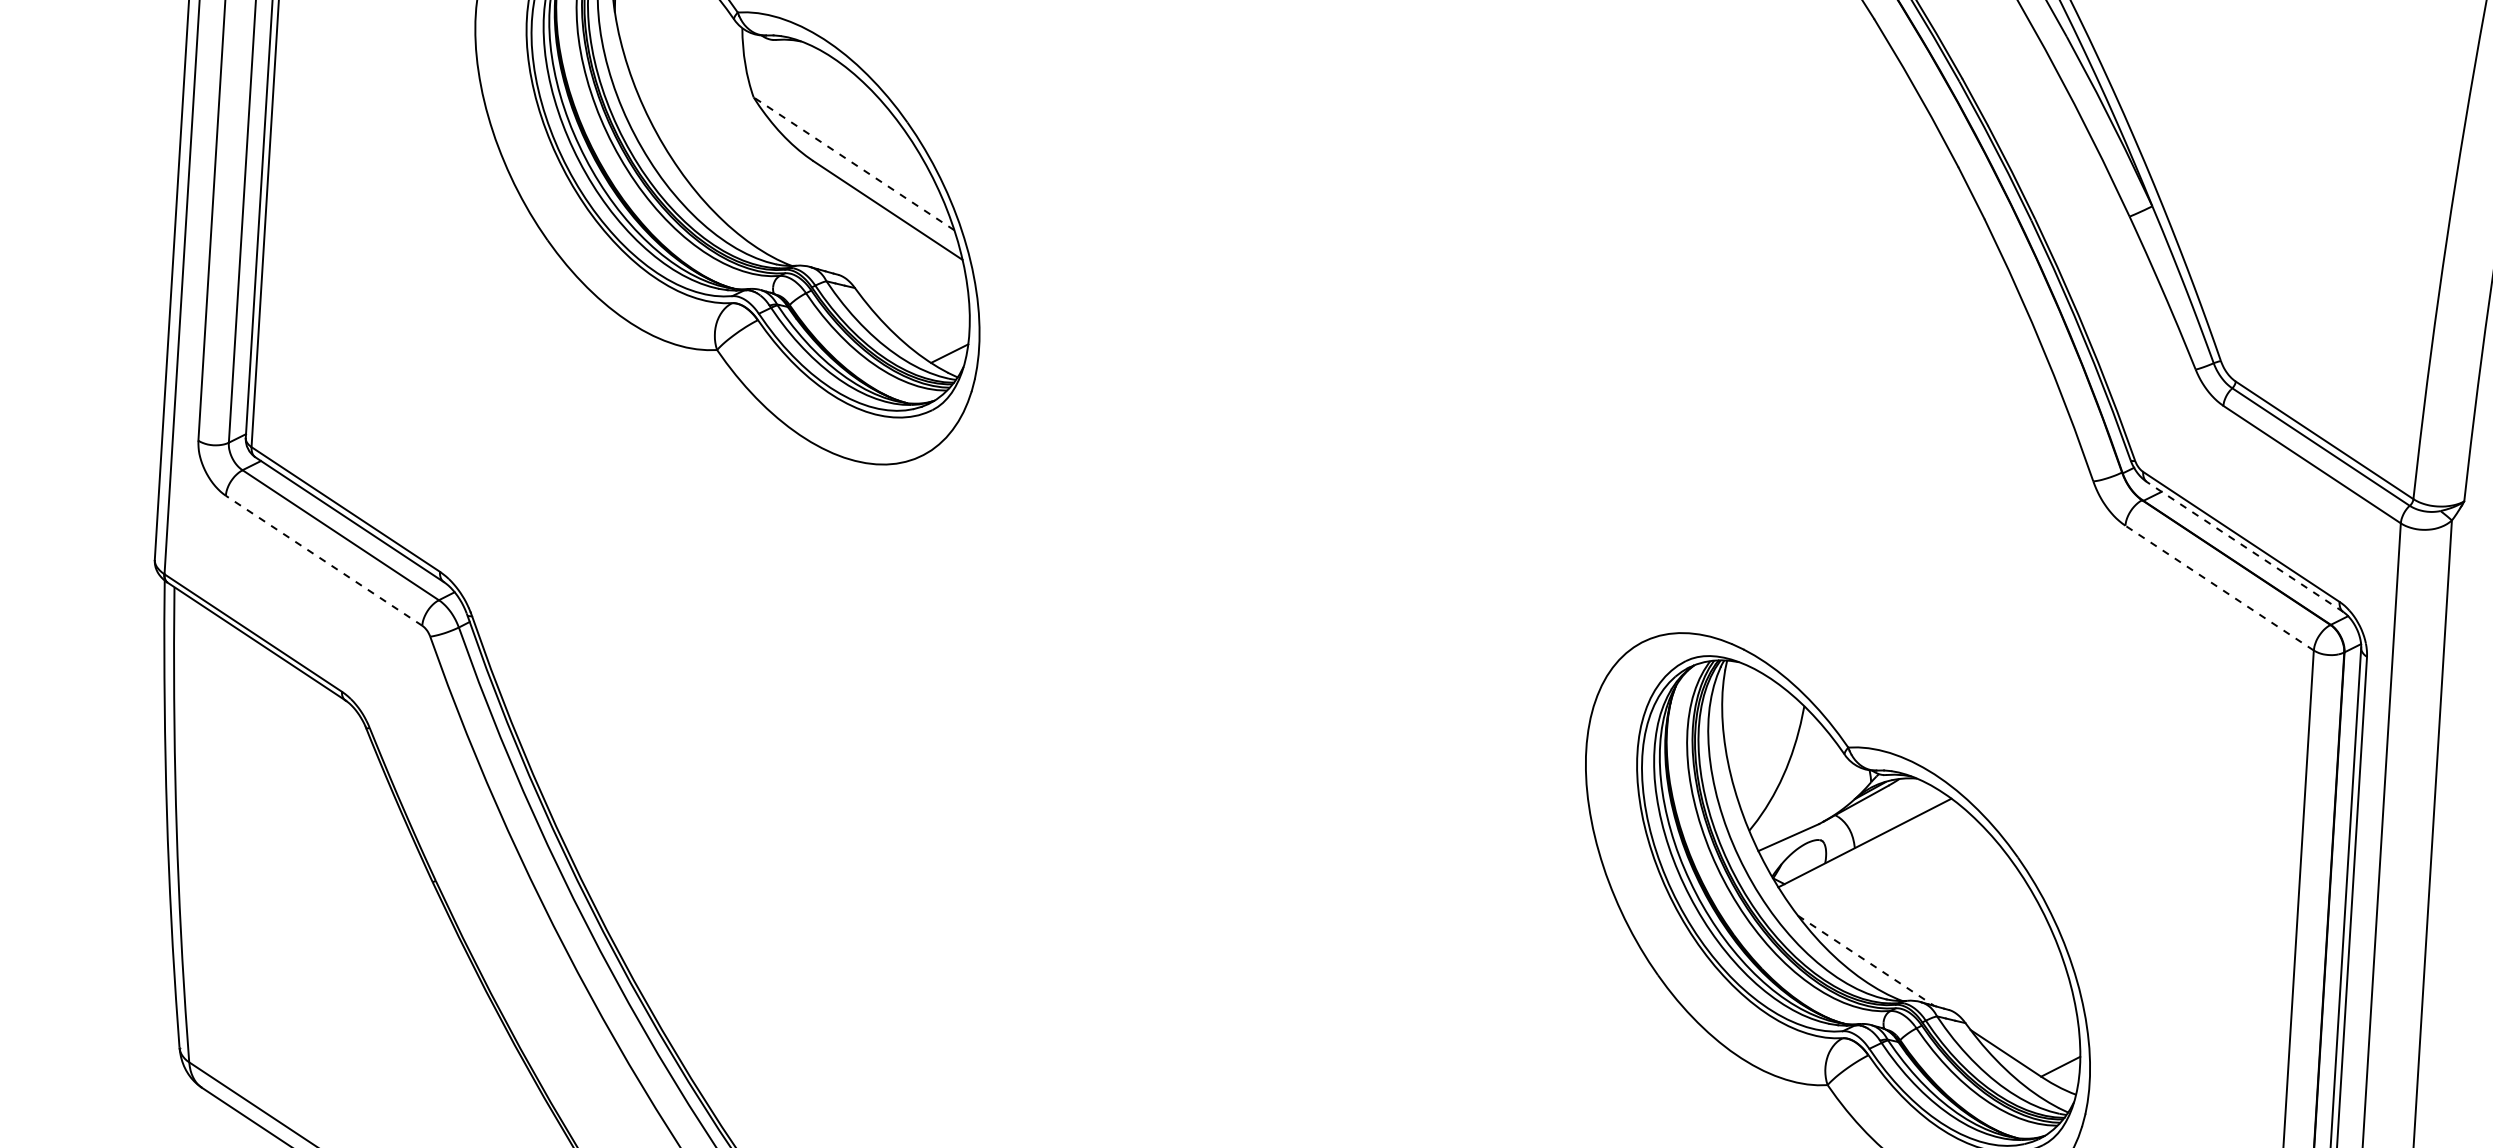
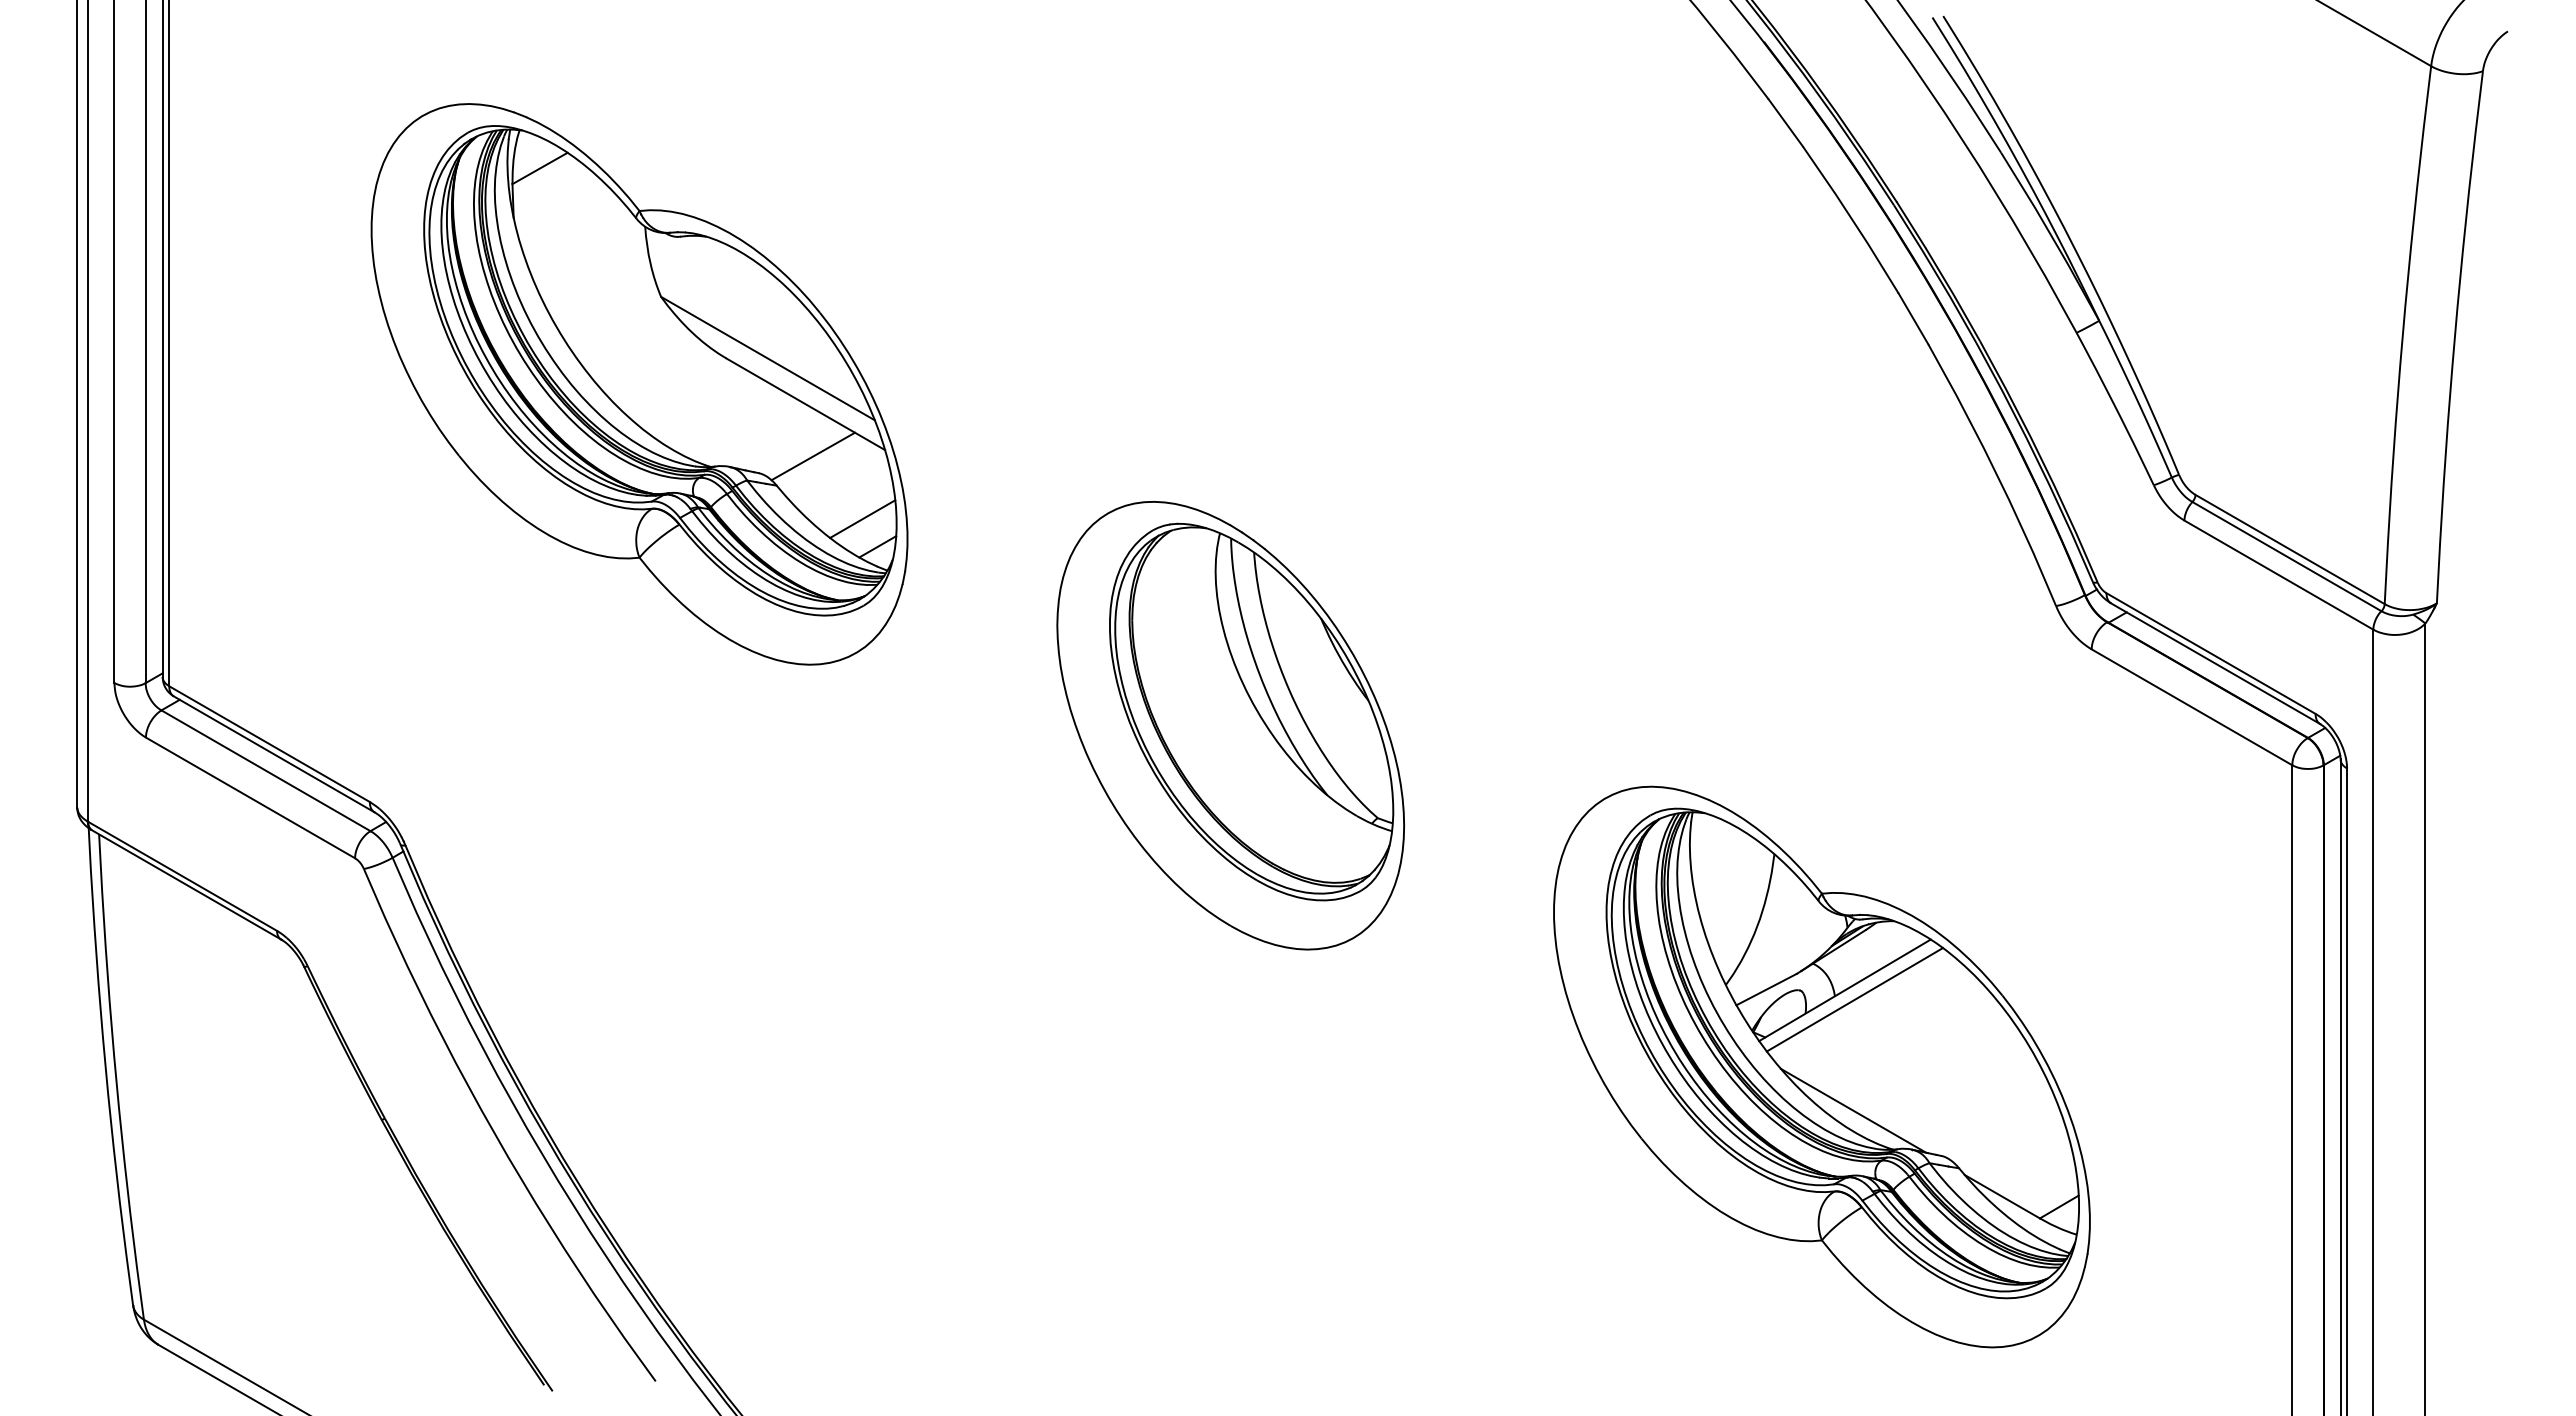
line: (853, 163) -> (767, 358), dashed -> solid
line: (892, 261) -> (813, 456), added
line: (936, 325) -> (862, 518), added
line: (2245, 546) -> (2215, 663), dashed -> solid
part: (1282, 548) -> (1230, 725), added
line: (324, 560) -> (250, 797), dashed -> solid
line: (2219, 588) -> (2191, 707), dashed -> solid
line: (1873, 852) -> (1854, 999), added
line: (1866, 960) -> (1853, 1110), dashed -> solid

